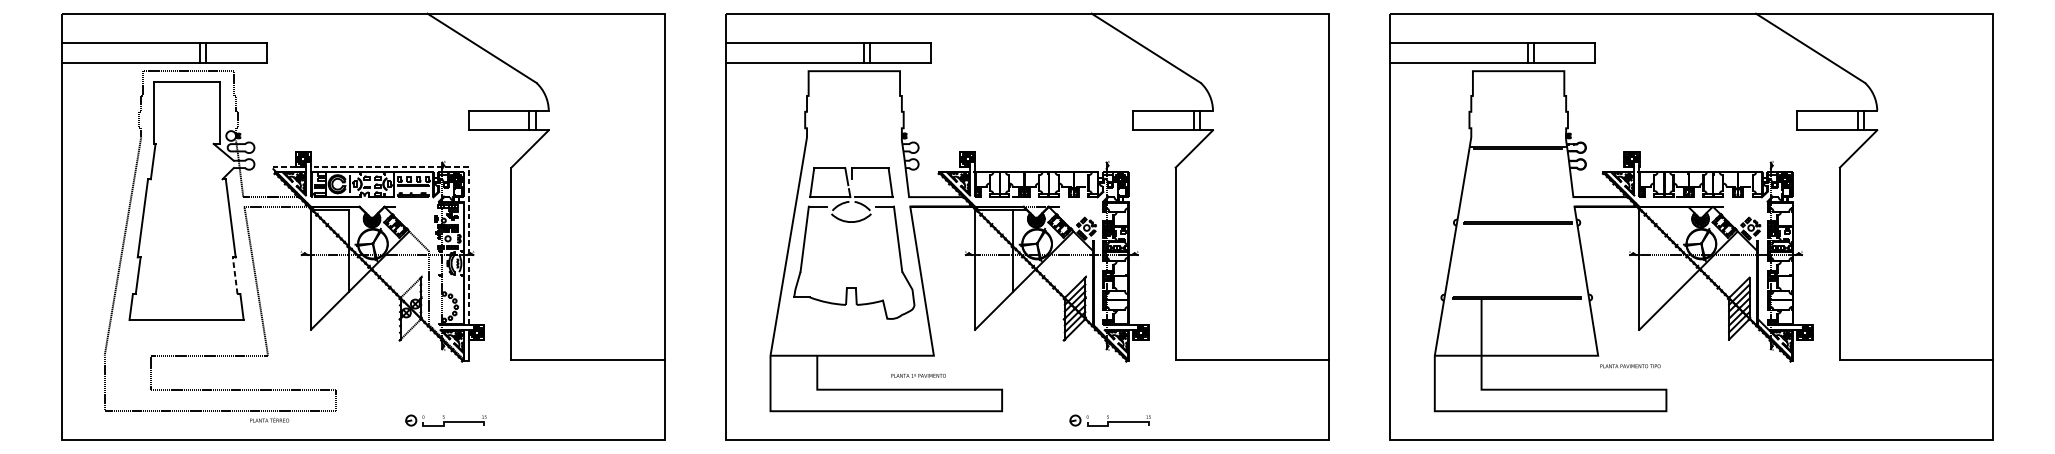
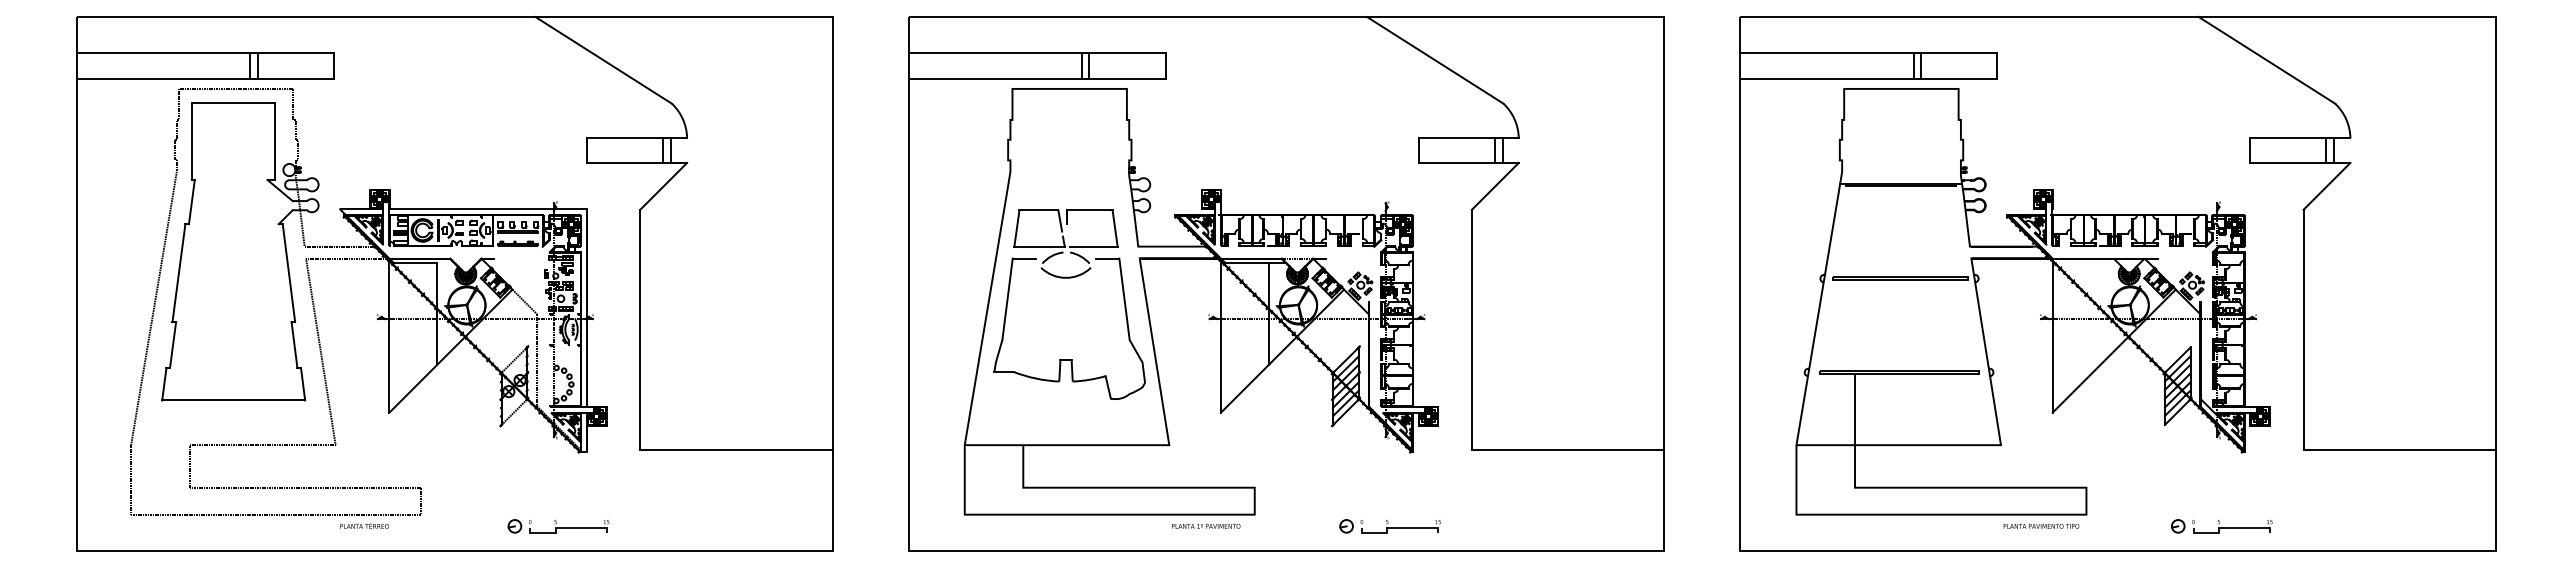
line: (279, 166) -> (349, 208), dashed -> solid
line: (469, 166) -> (587, 208), dashed -> solid
line: (235, 275) -> (294, 344), dashed -> solid
text: (1630, 366) -> (2041, 526), moved
text: (918, 375) -> (1206, 526), moved
text: (269, 419) -> (364, 525), moved
part: (1774, 420) -> (2221, 526), added

